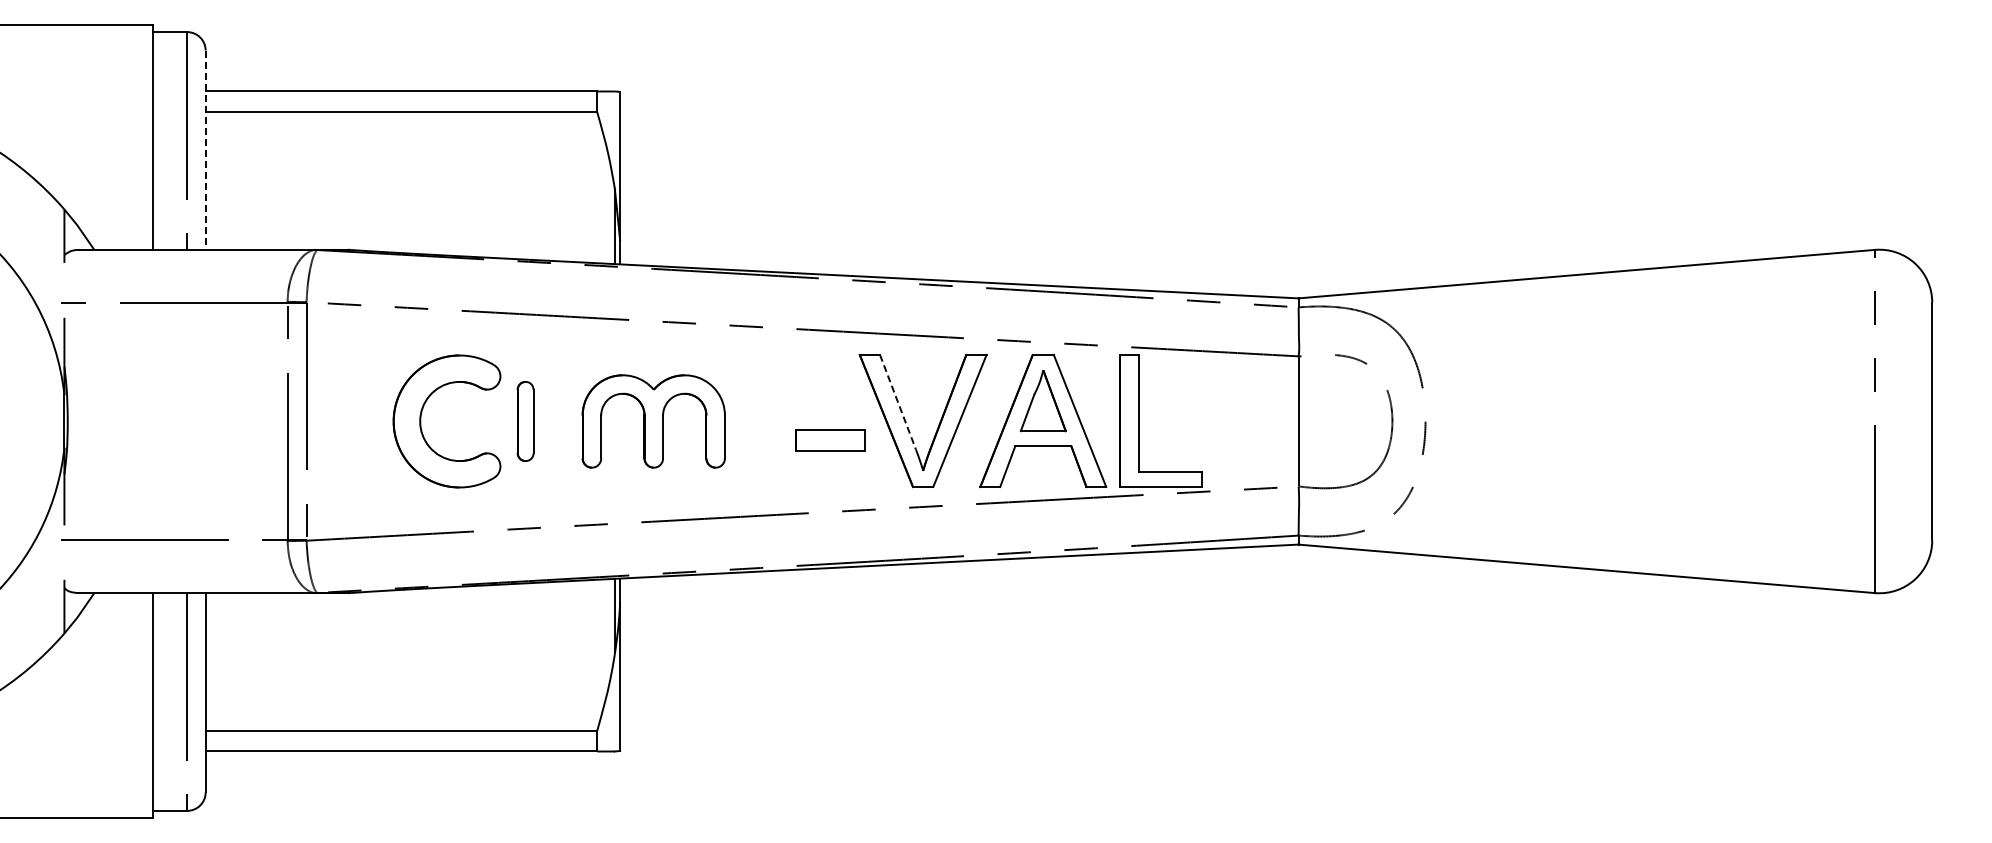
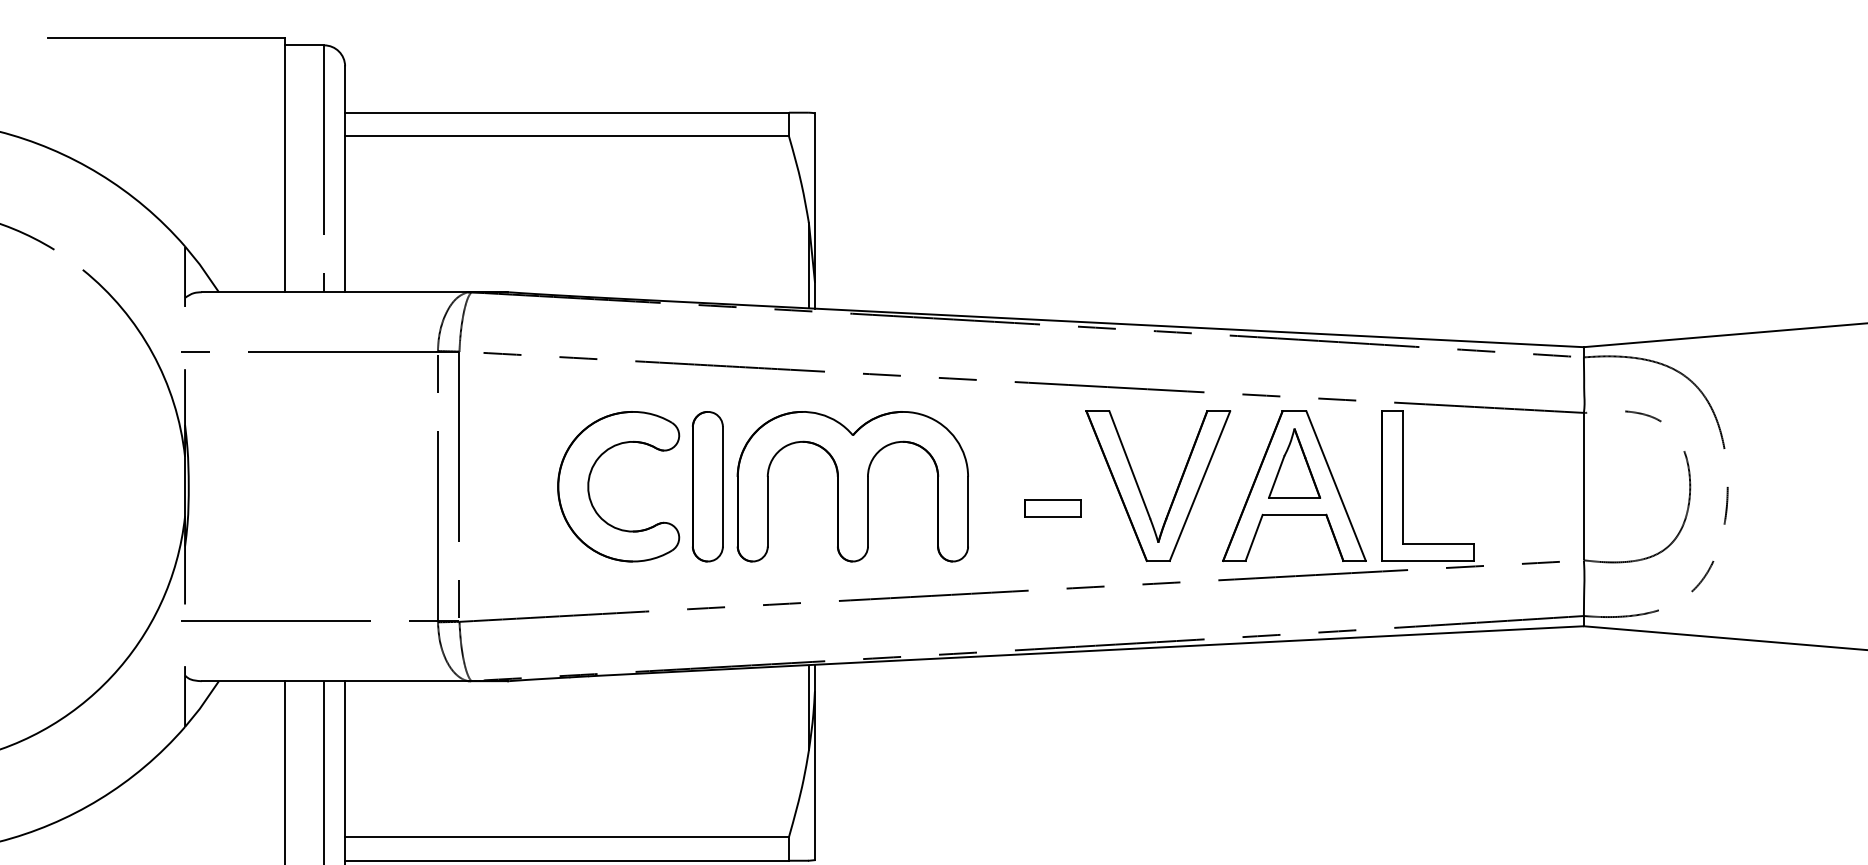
line: (205, 150) -> (344, 179), dashed -> solid
line: (898, 402) -> (1130, 465), dashed -> solid
part: (525, 421) -> (707, 486), size x1.67
part: (653, 421) -> (852, 486), size x1.43
part: (829, 440) -> (1052, 508), size x0.71

